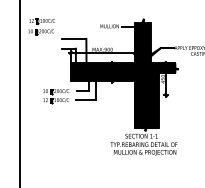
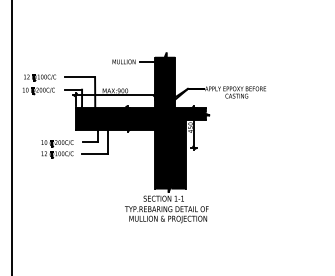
part: (41, 26) -> (39, 84), moved

